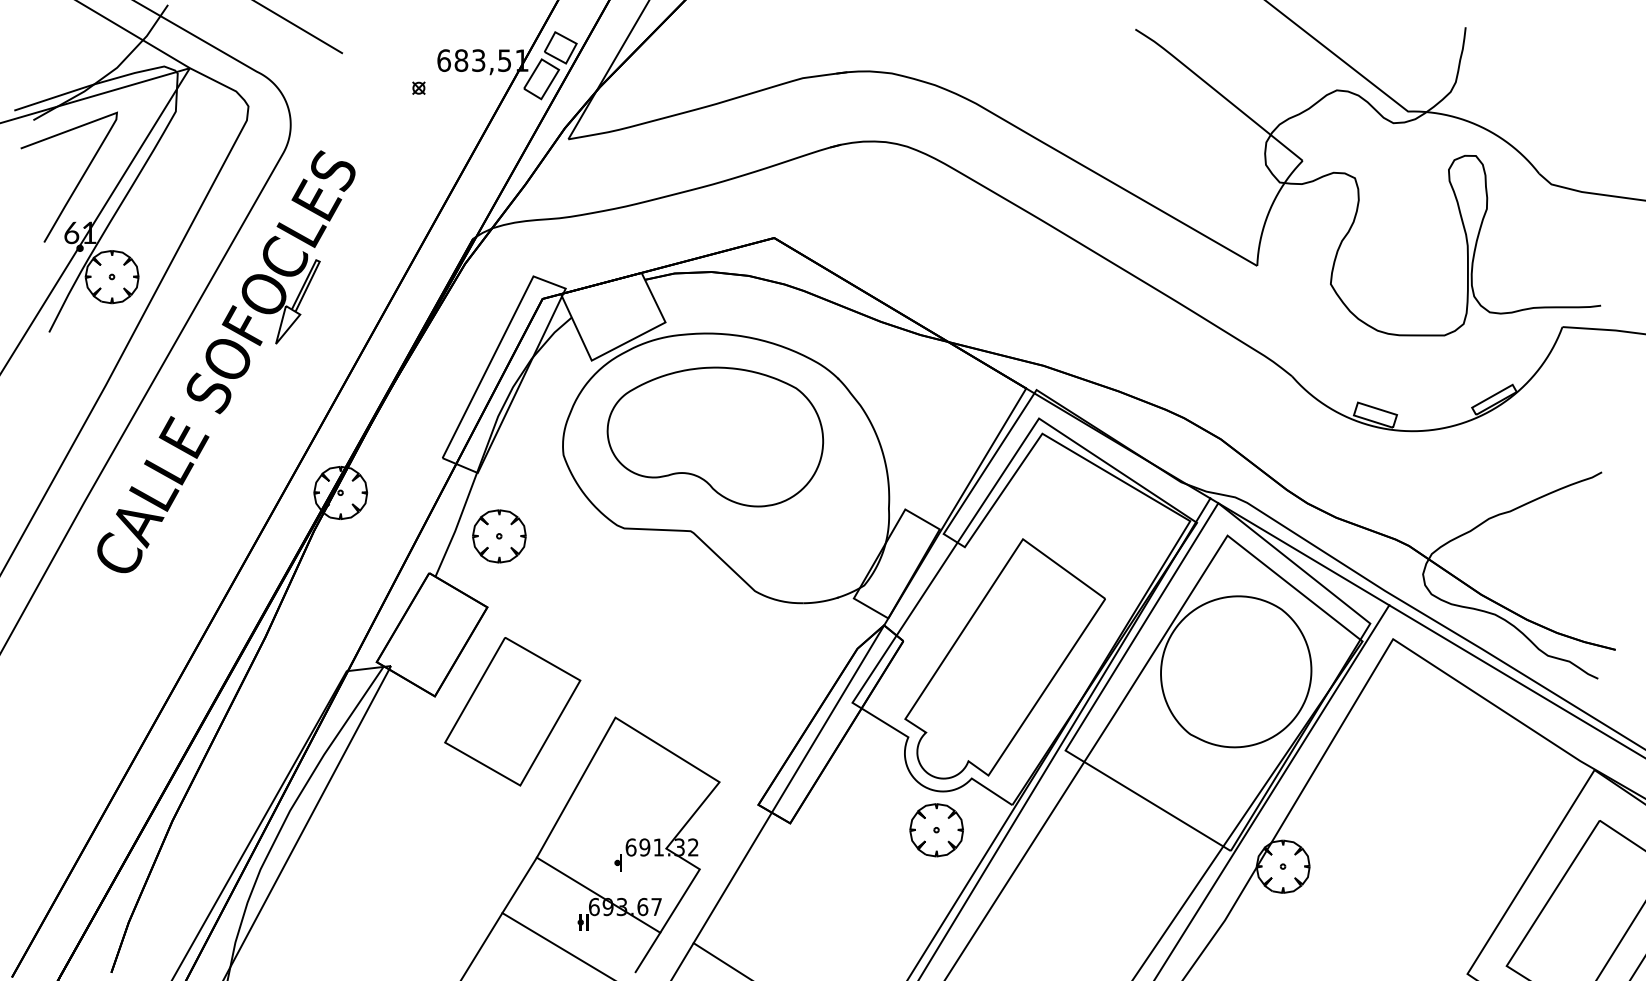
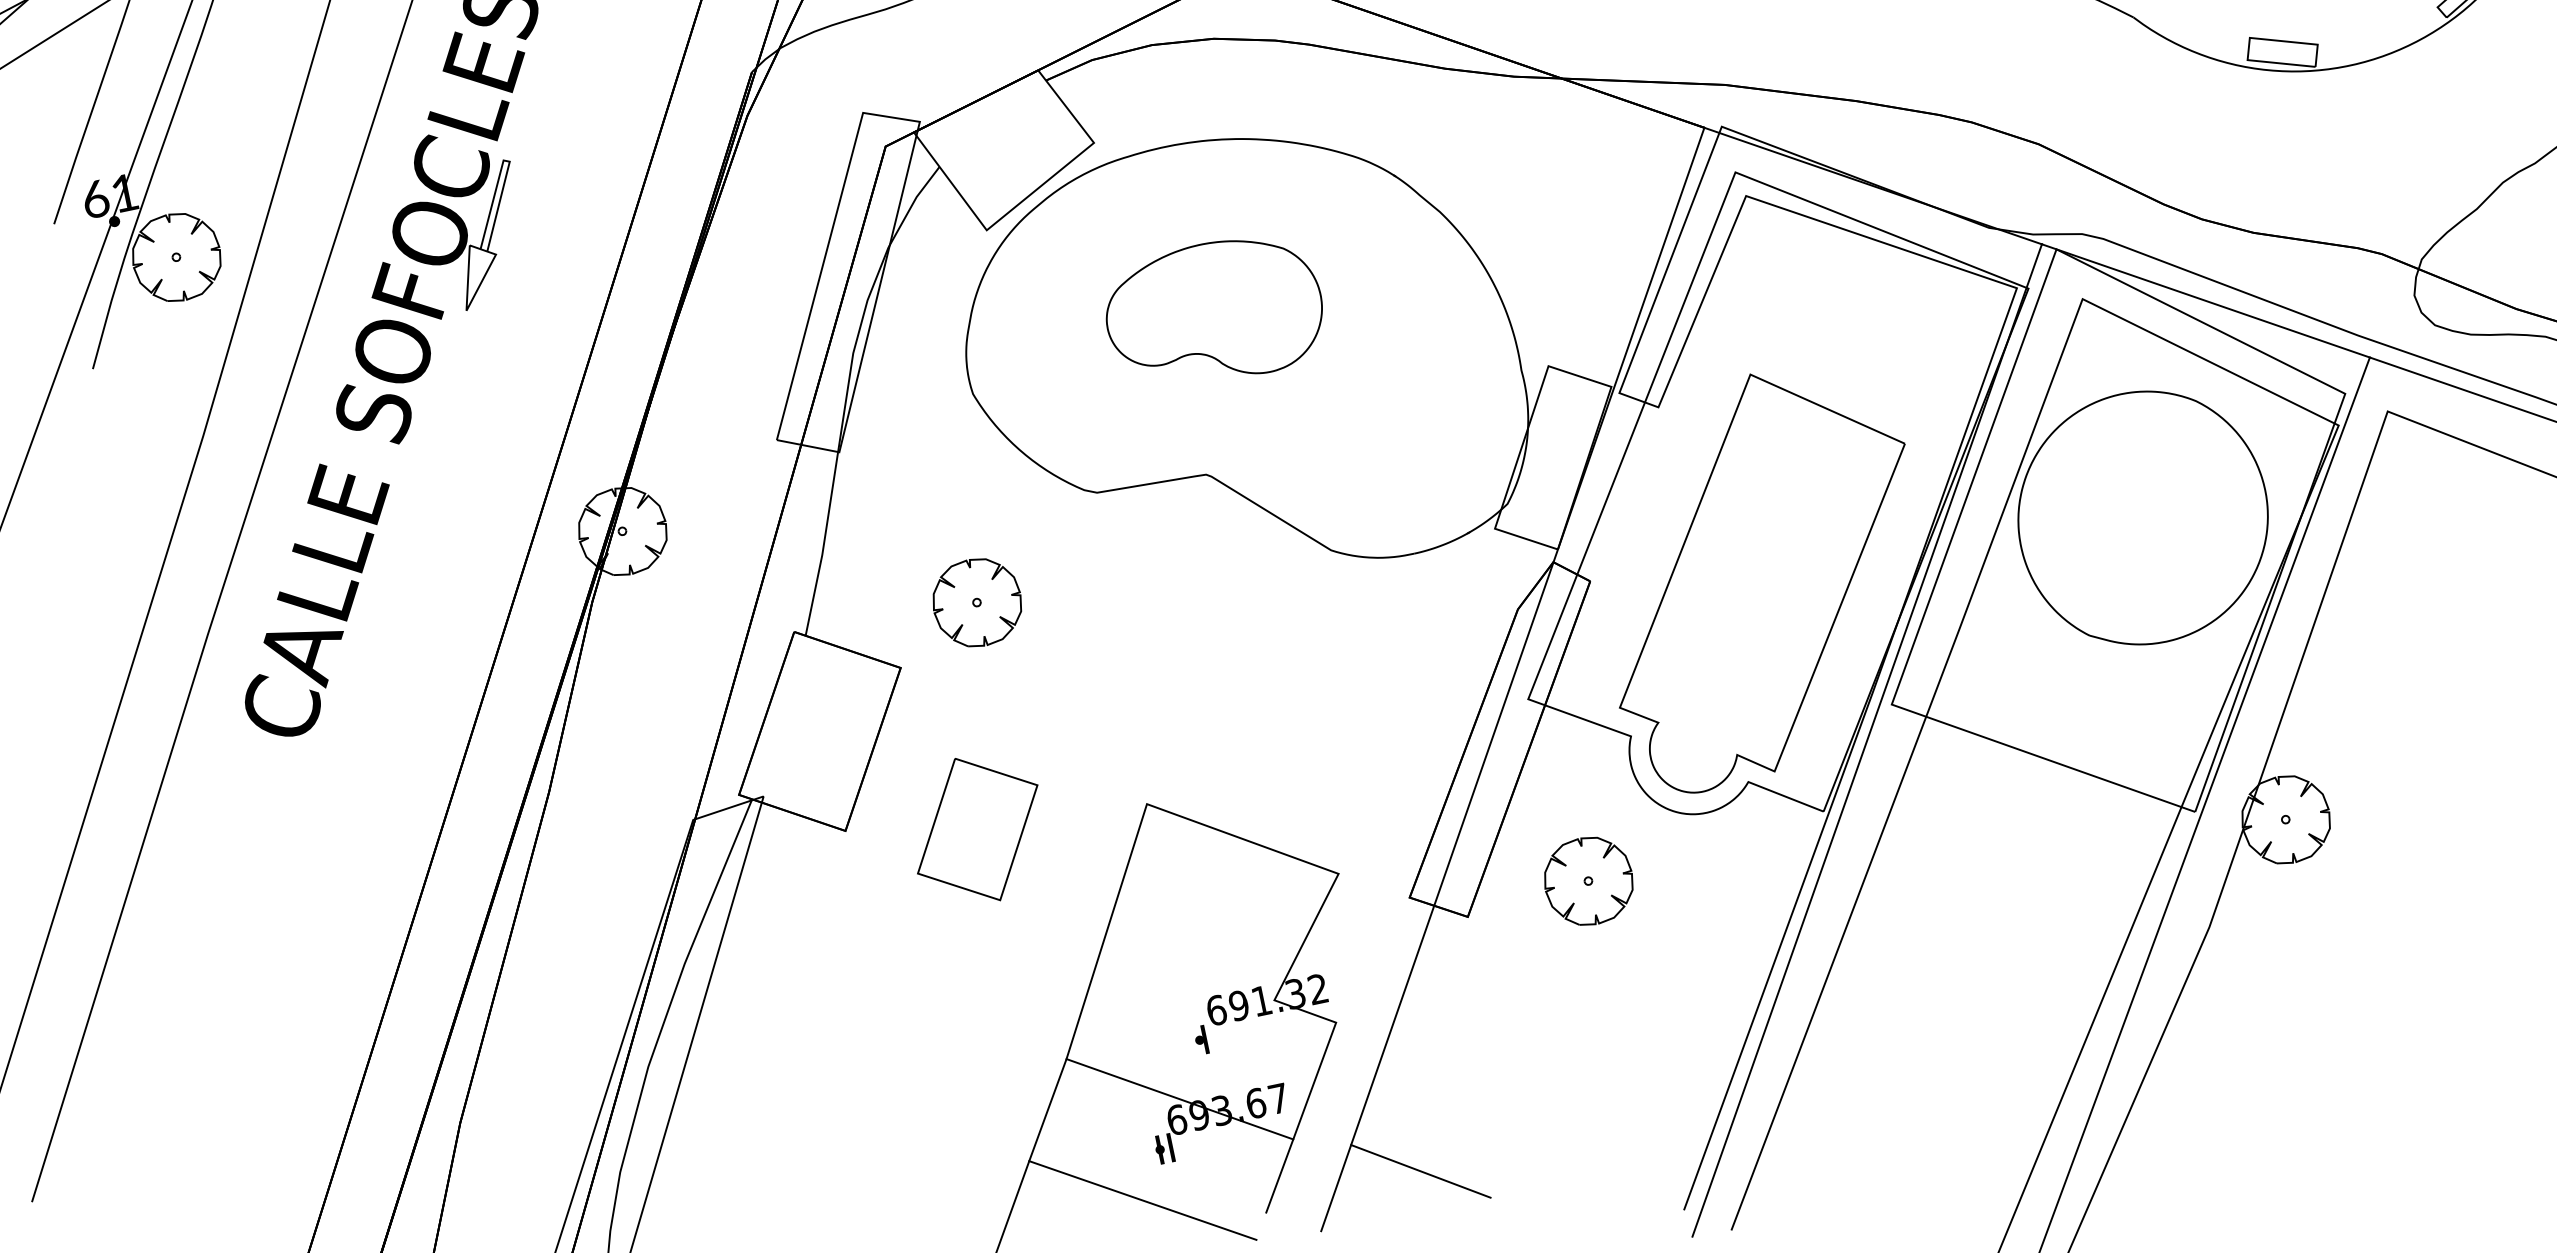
part: (715, 436) -> (1214, 311), size x0.6
part: (499, 536) -> (977, 602), moved
part: (512, 711) -> (977, 829), size x0.6
part: (936, 830) -> (1588, 881), moved

